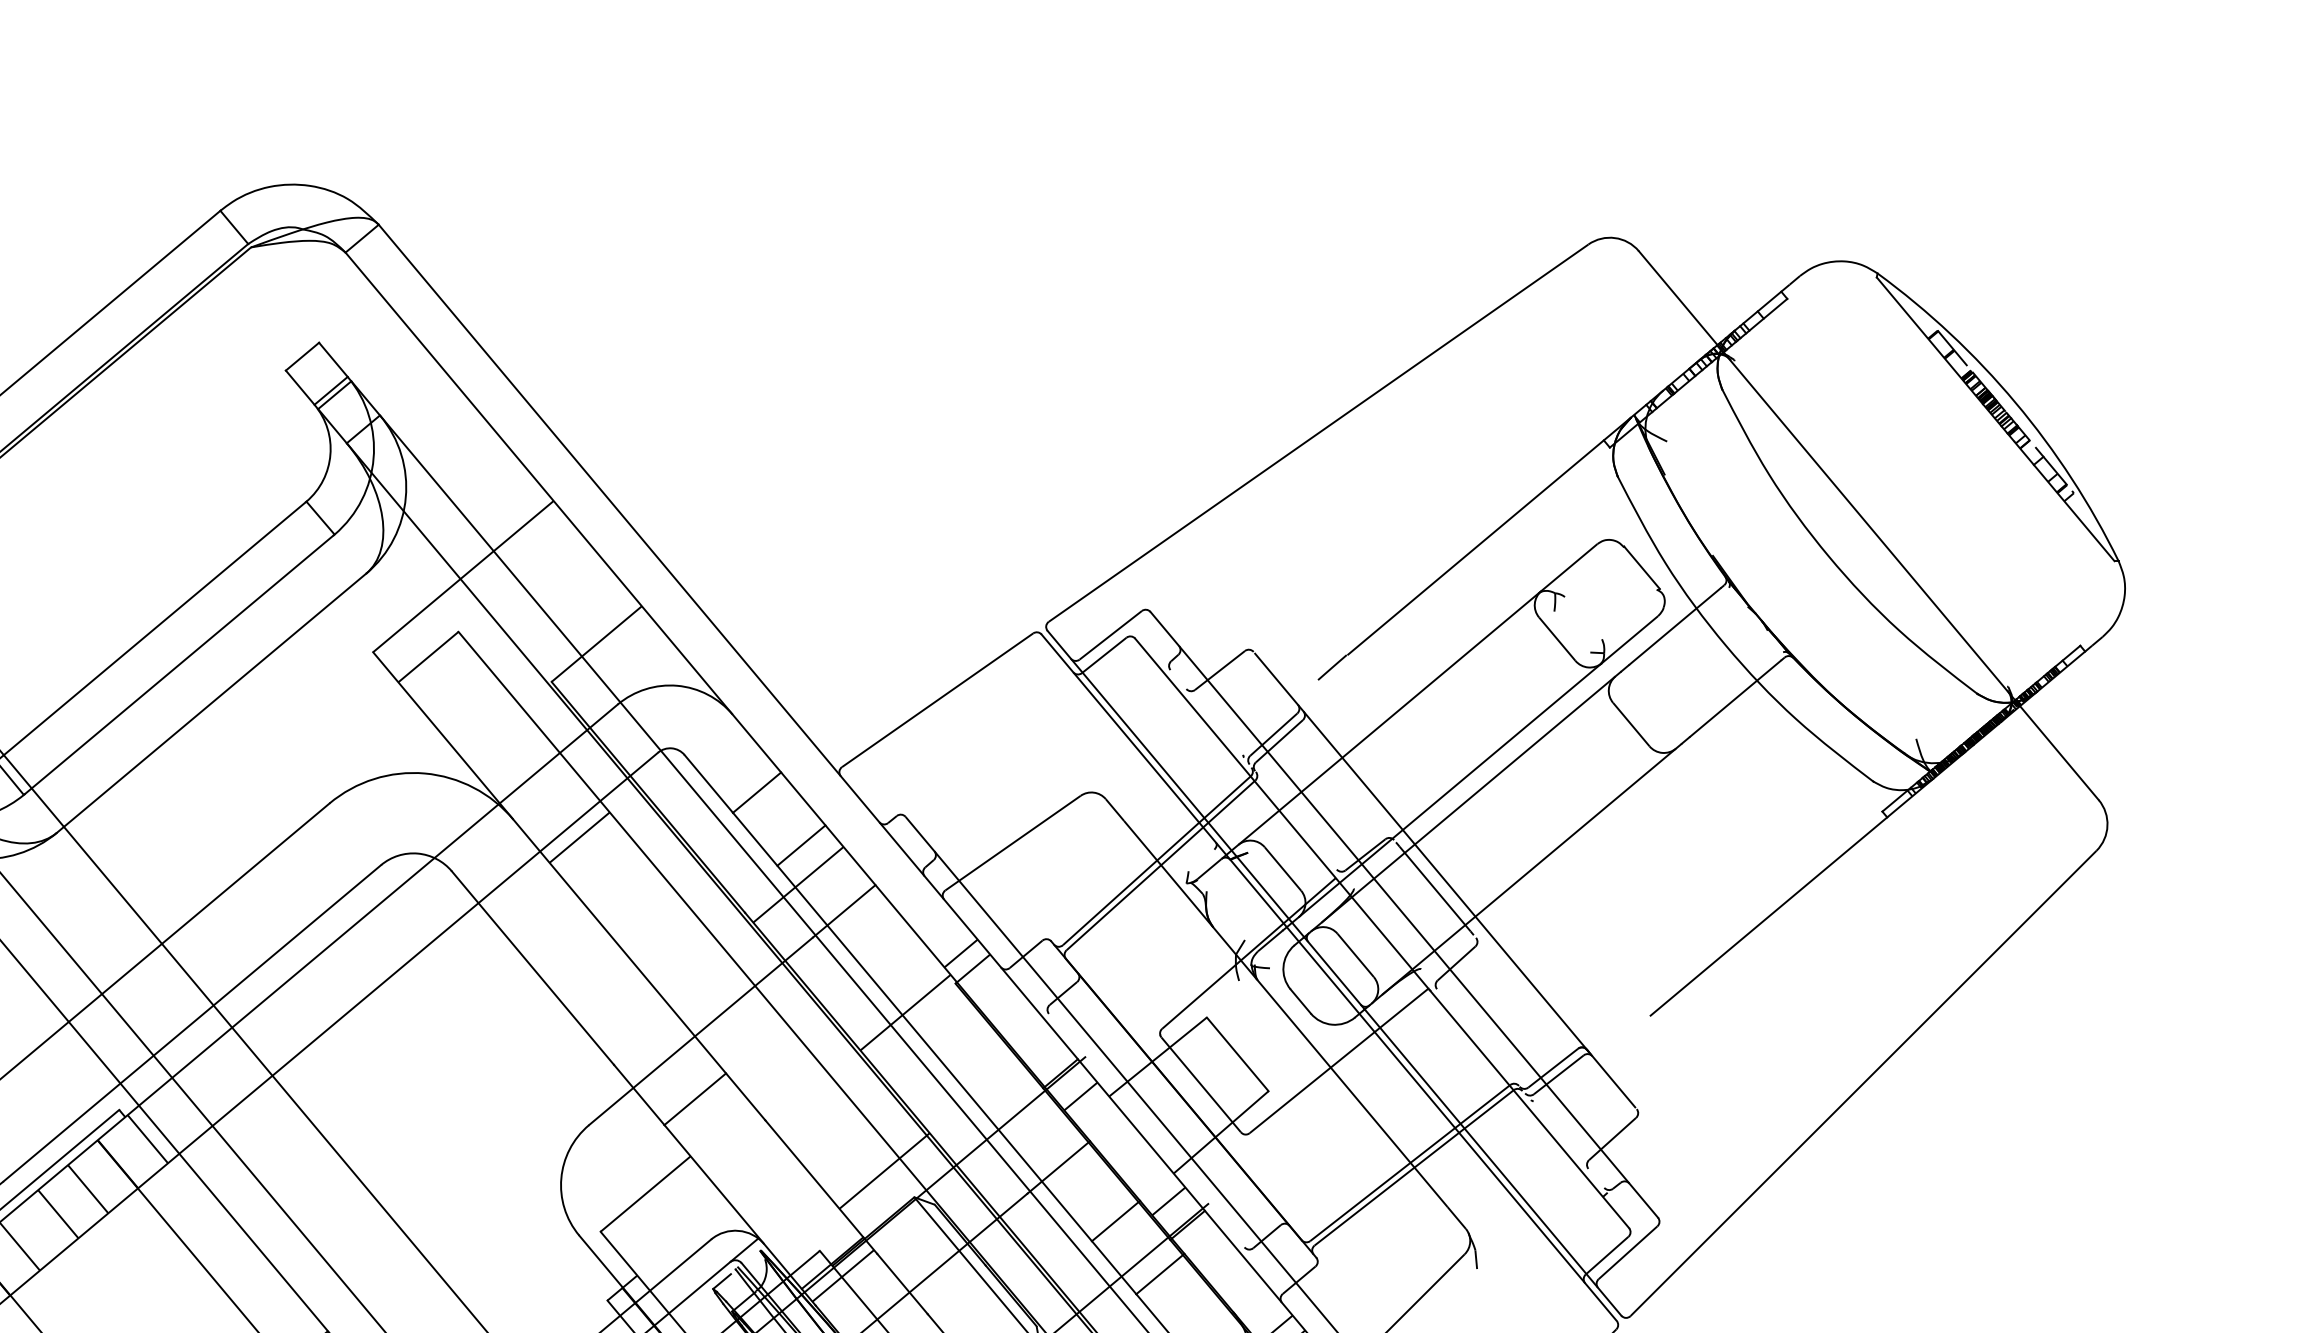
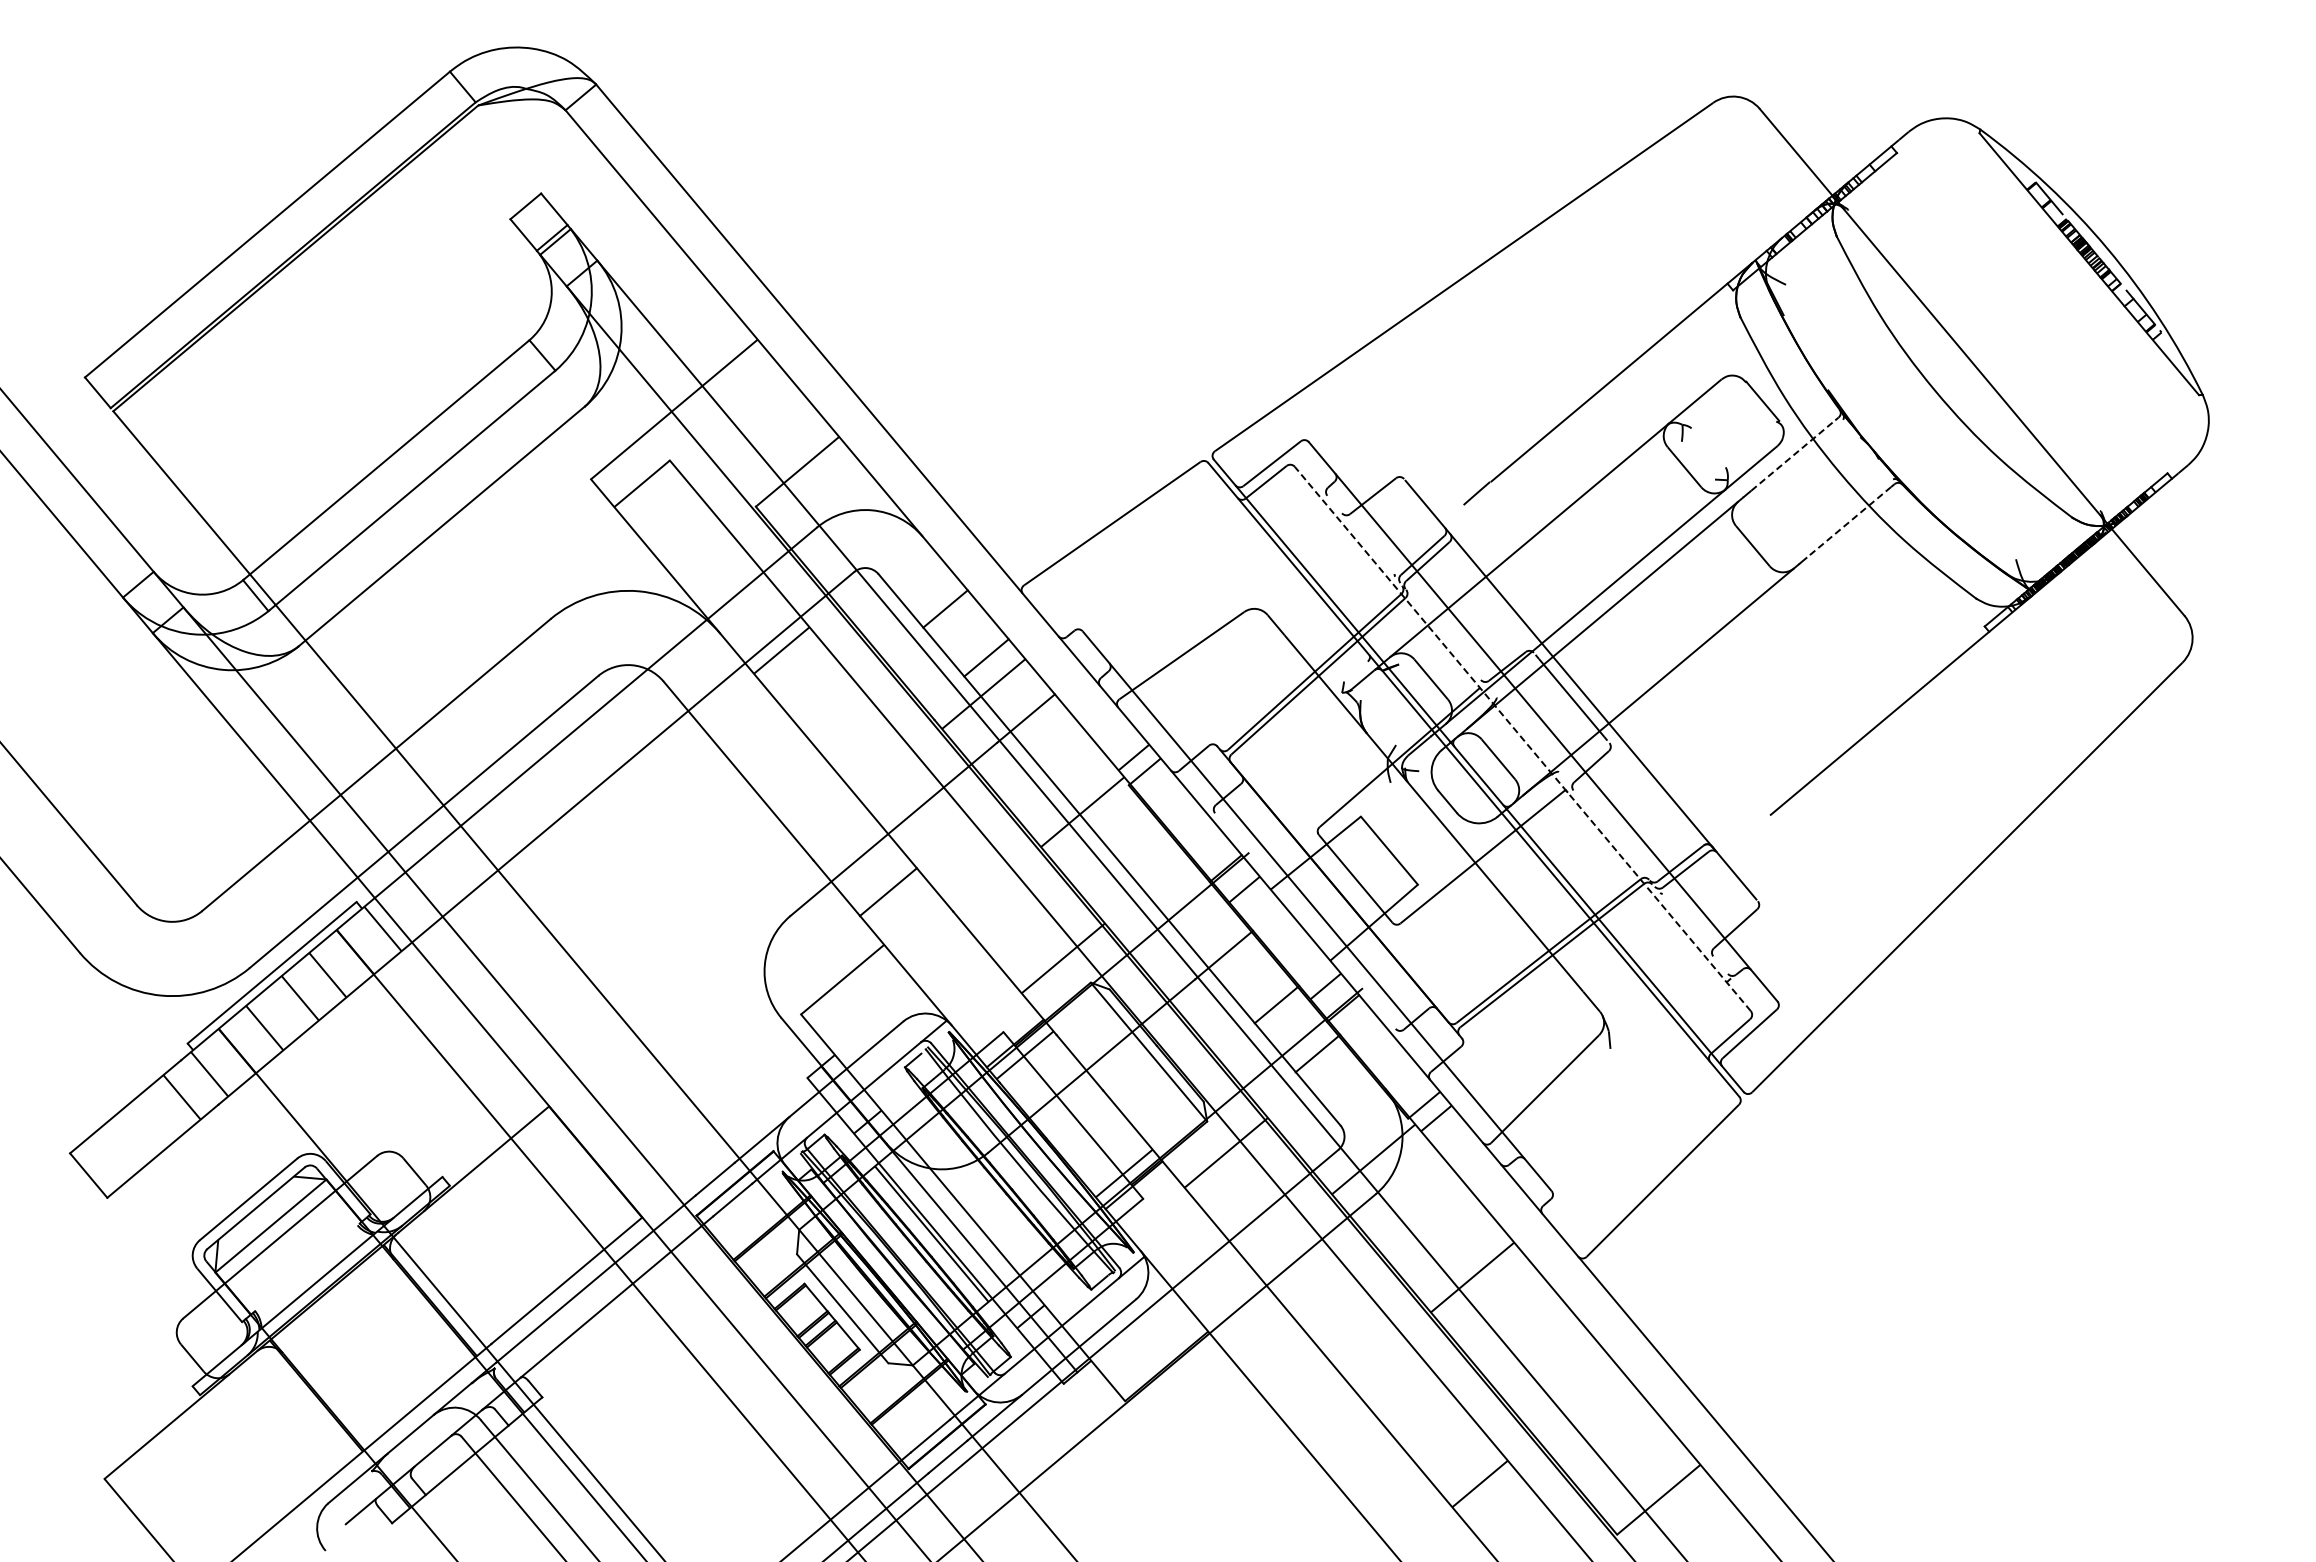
line: (1675, 626) -> (1793, 455), solid -> dashed
line: (1735, 698) -> (1849, 522), solid -> dashed
line: (1381, 932) -> (1522, 738), solid -> dashed

